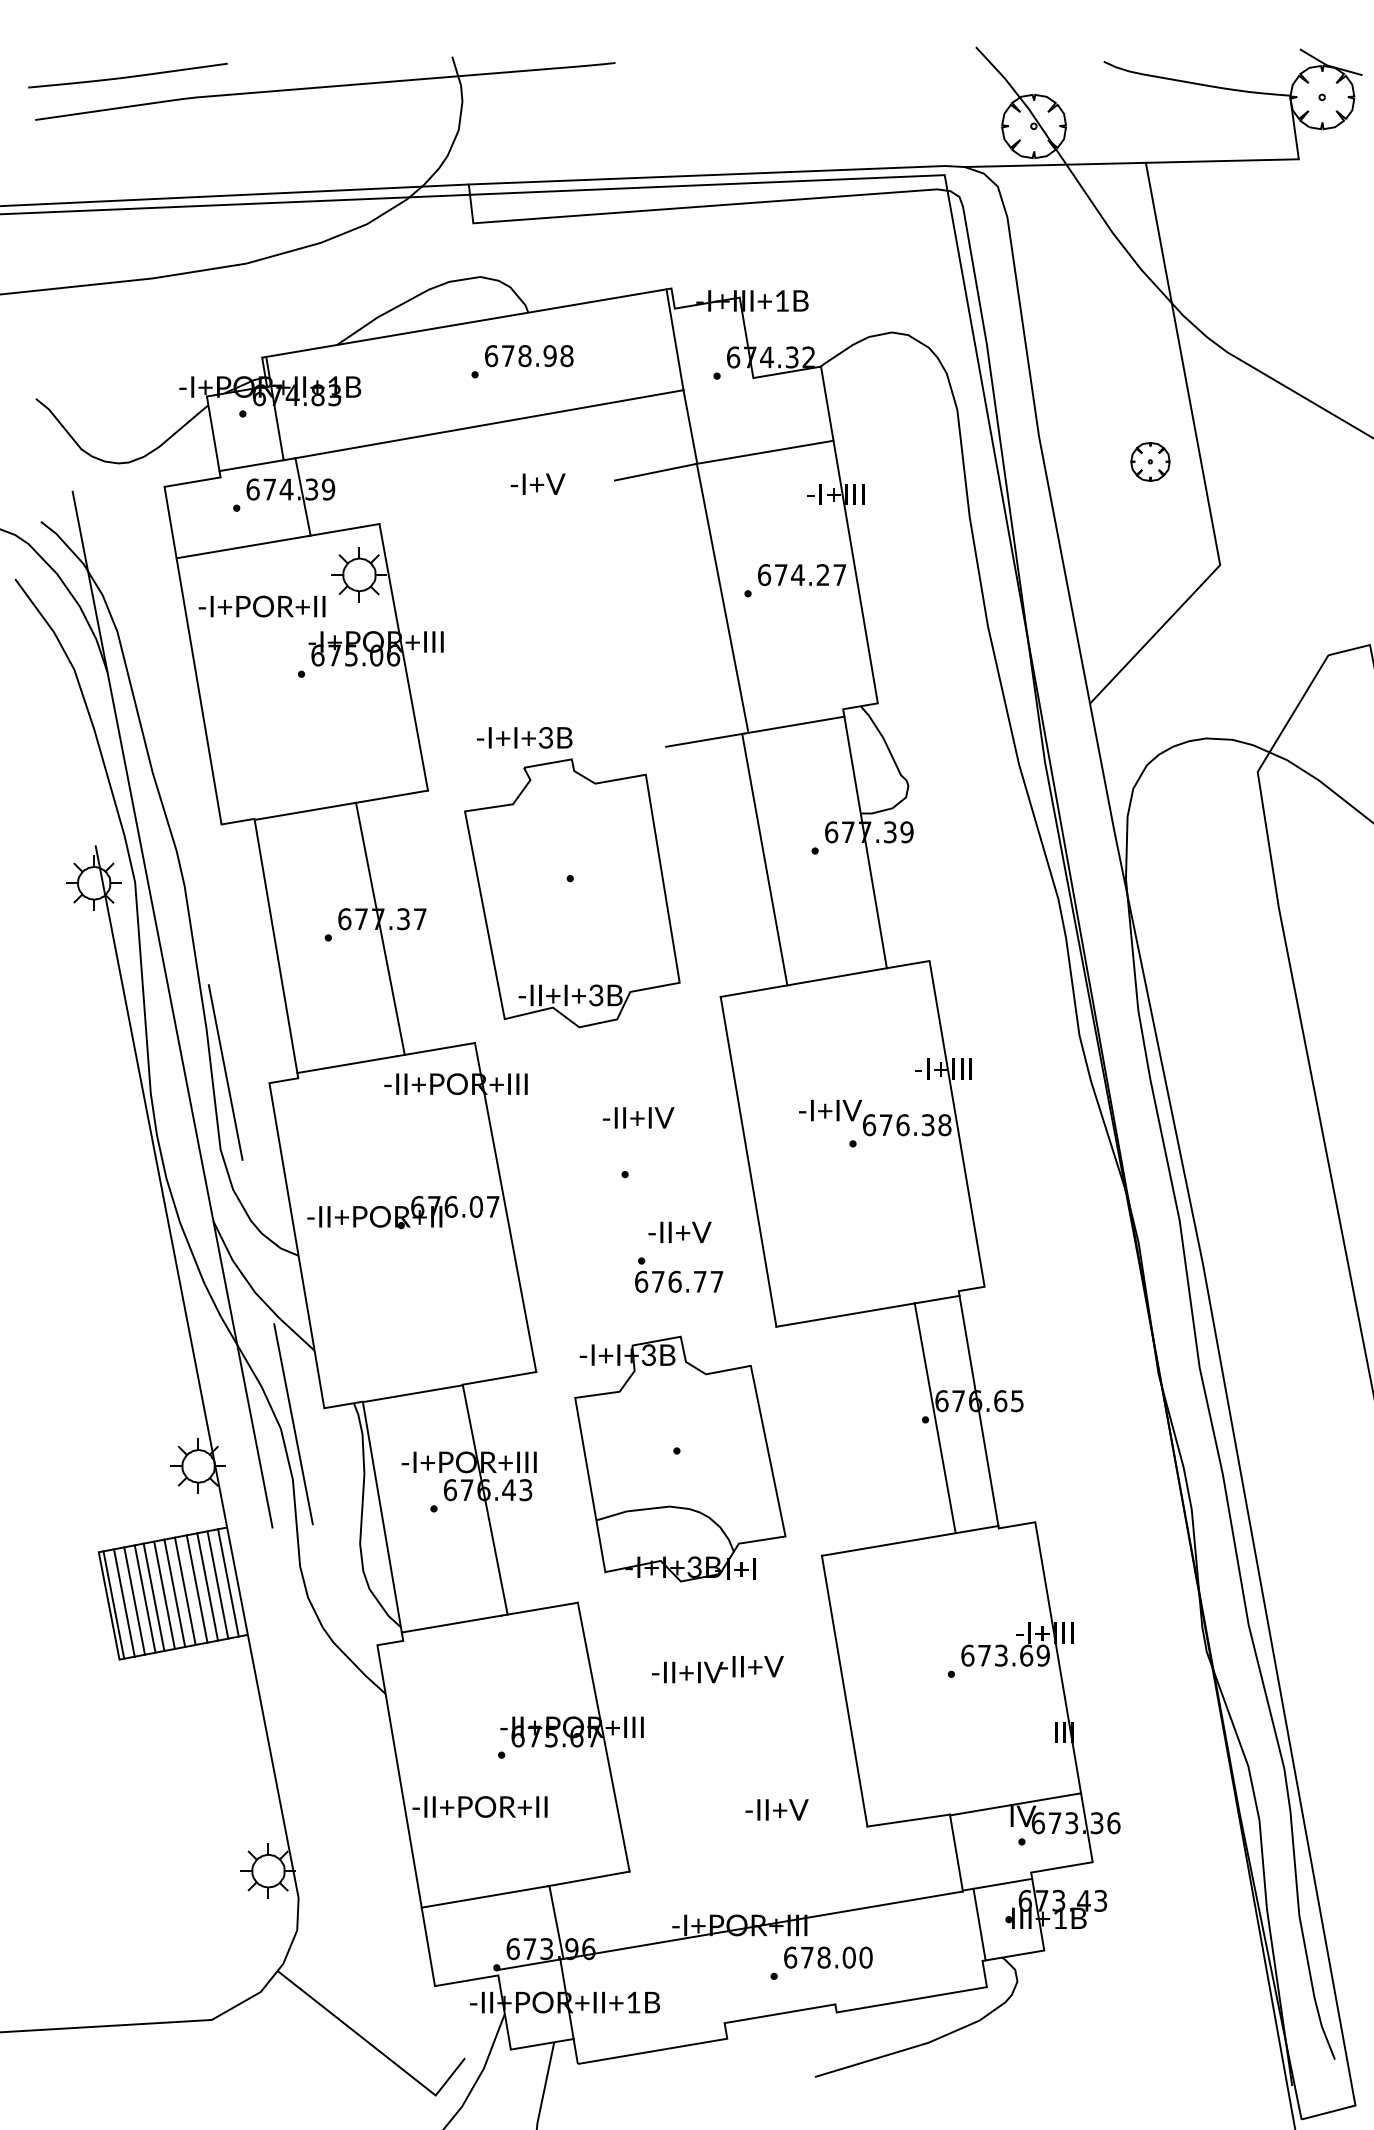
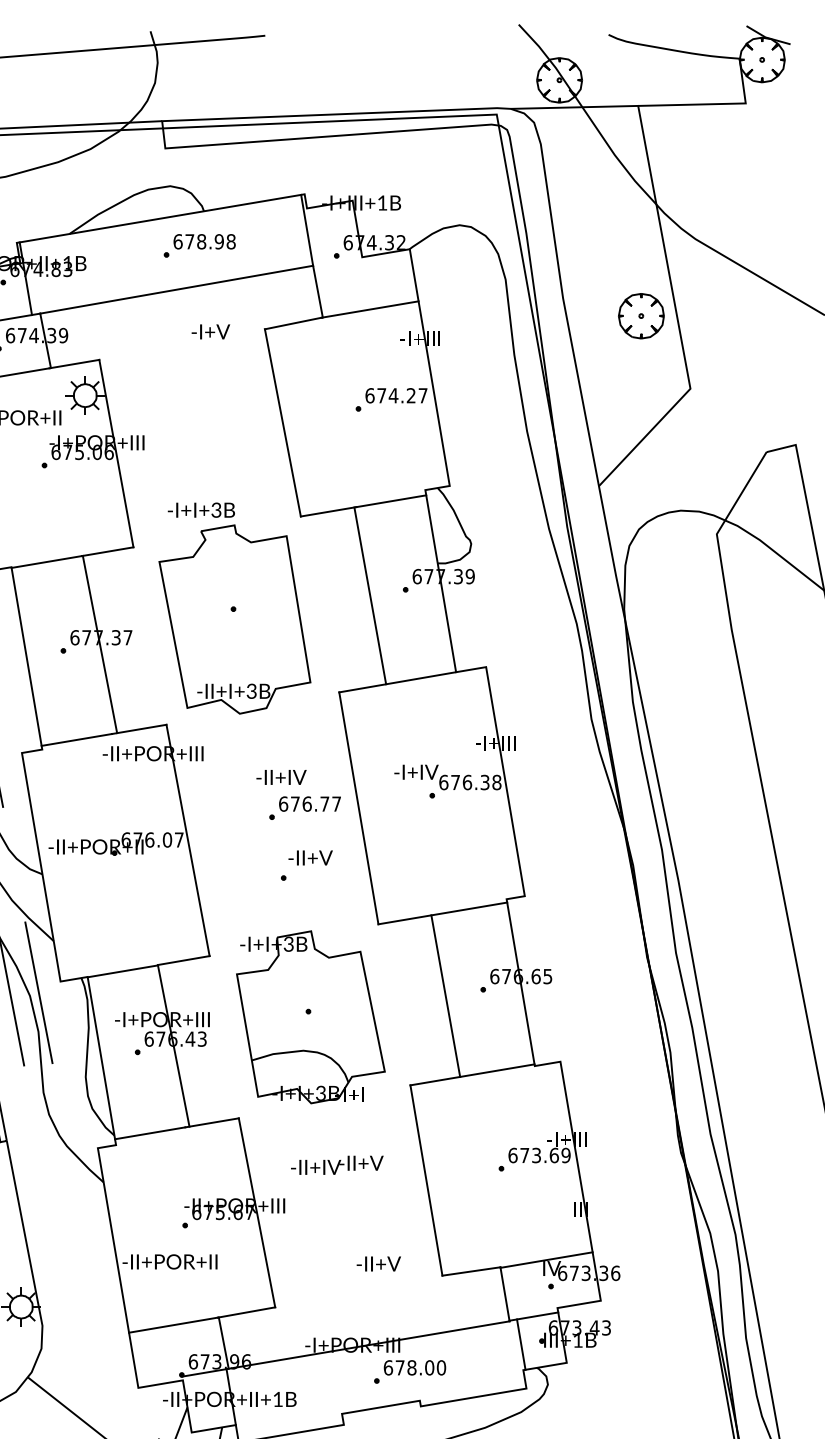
part: (1150, 461) -> (641, 315), size x1.67
line: (722, 597) -> (282, 422), moved
text: (679, 1281) -> (310, 803), moved
line: (934, 1417) -> (445, 995), moved

